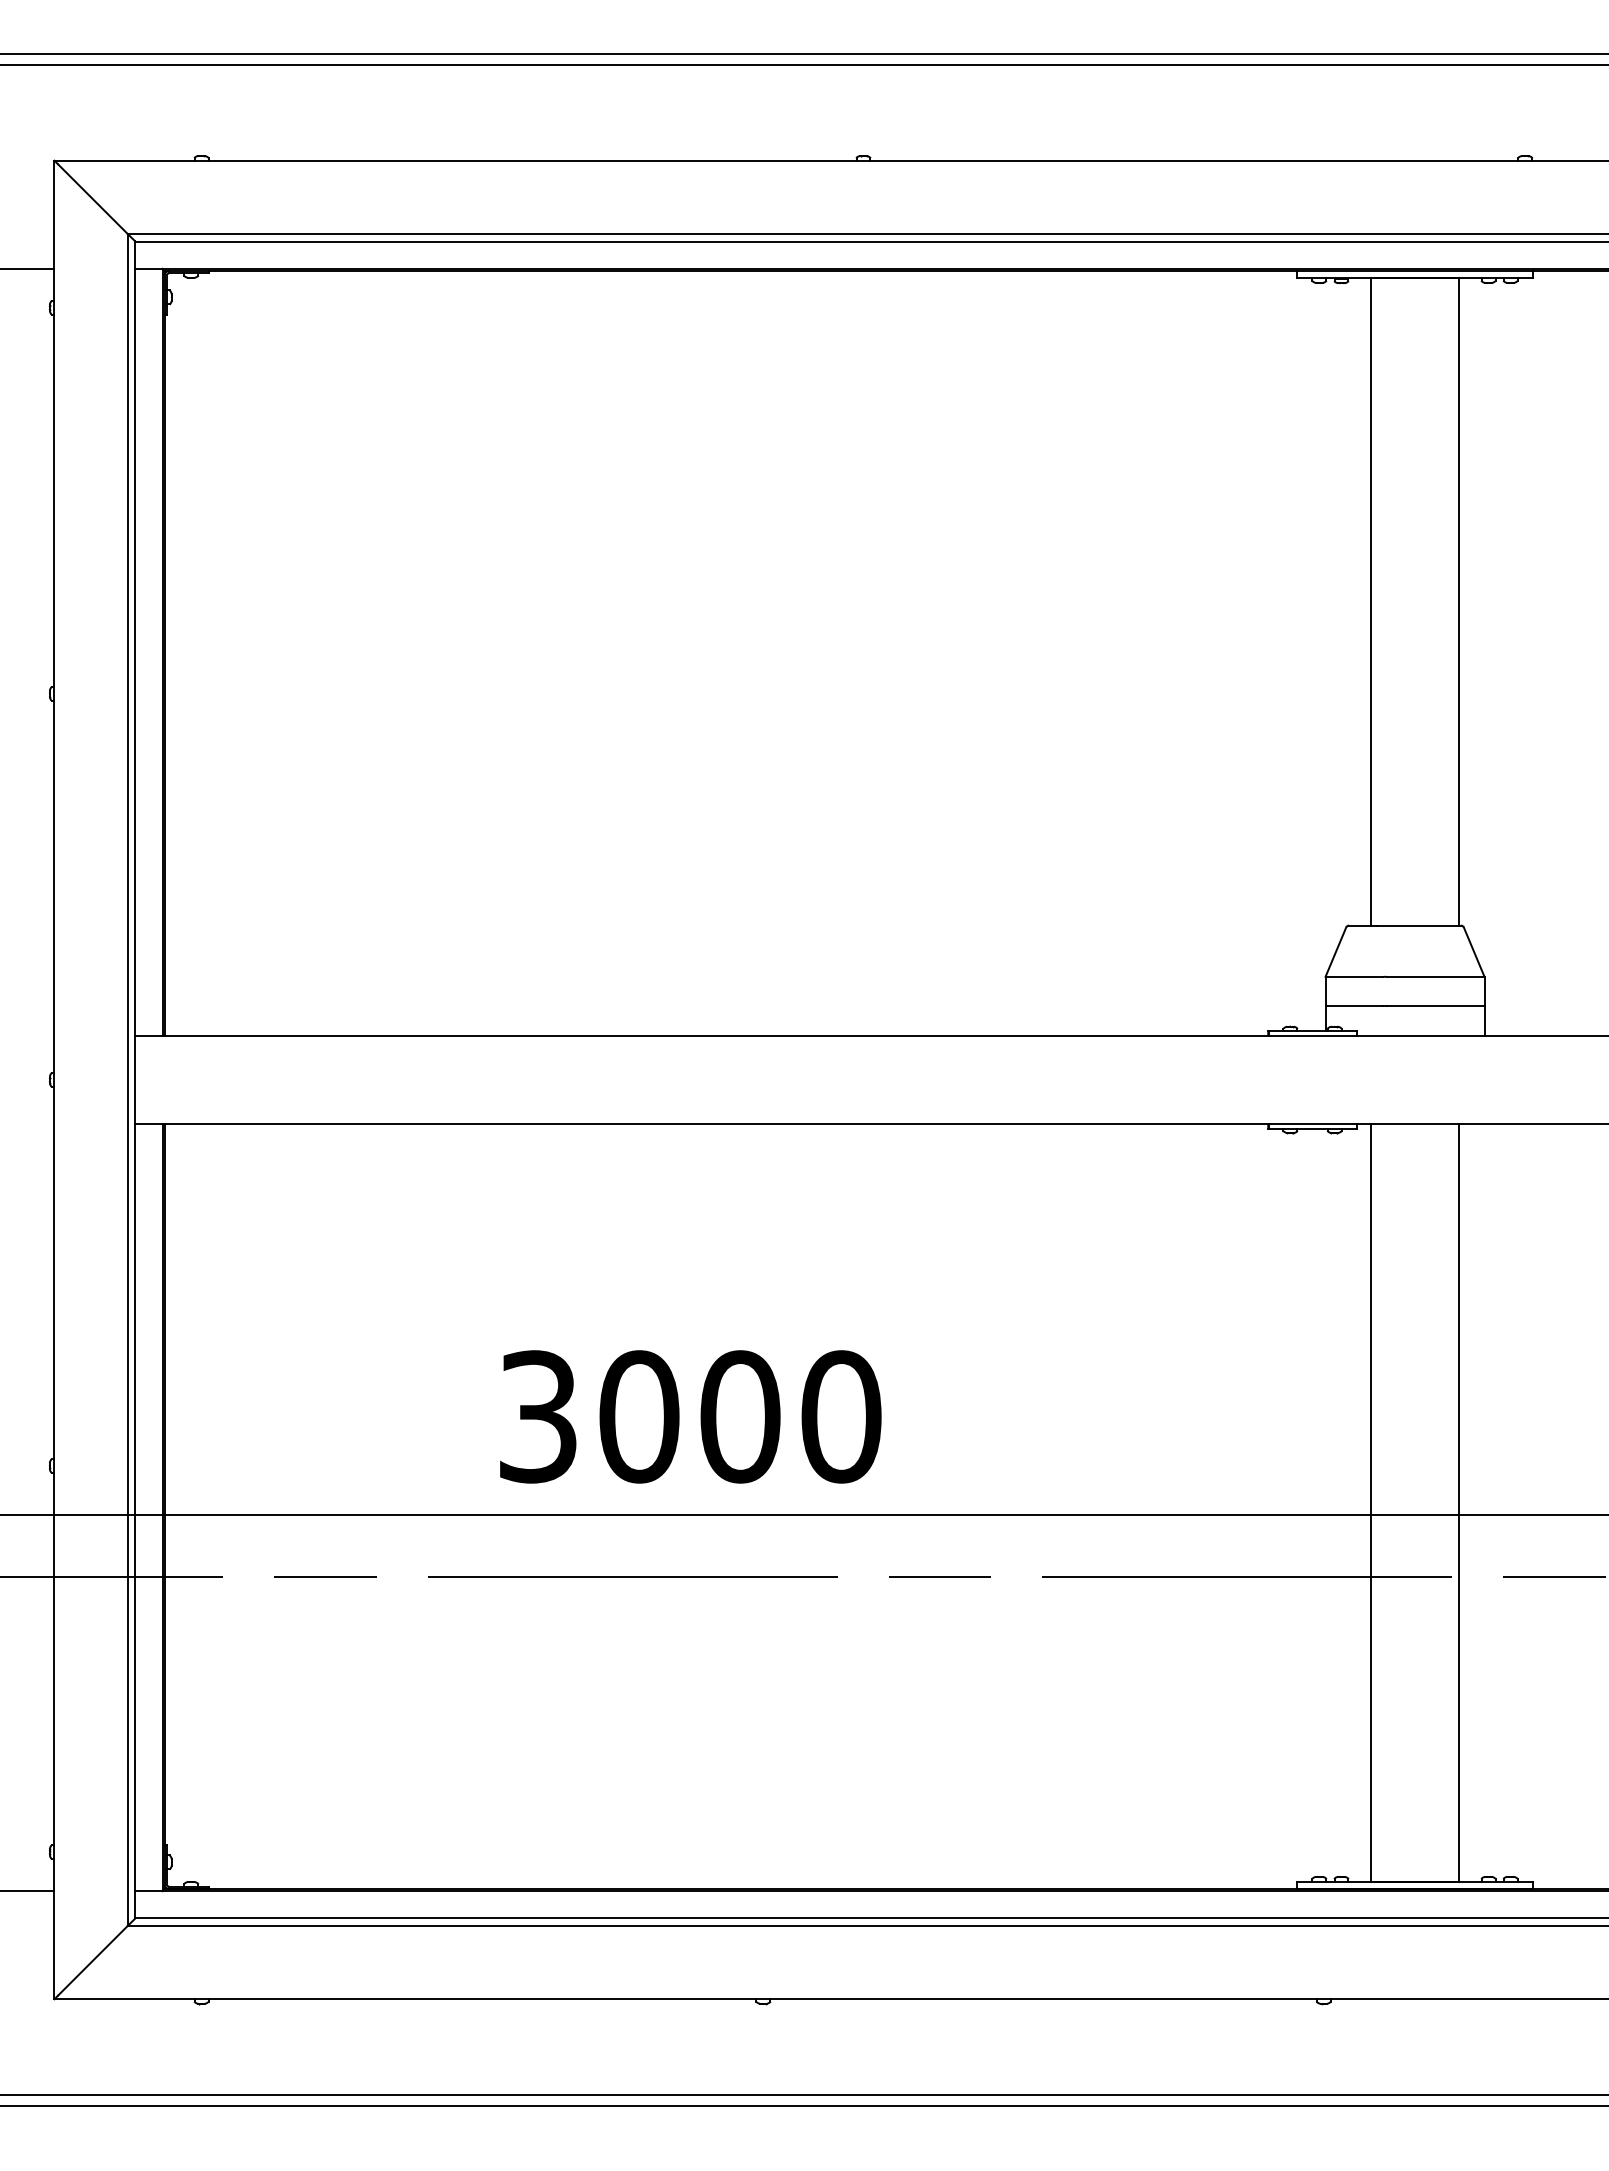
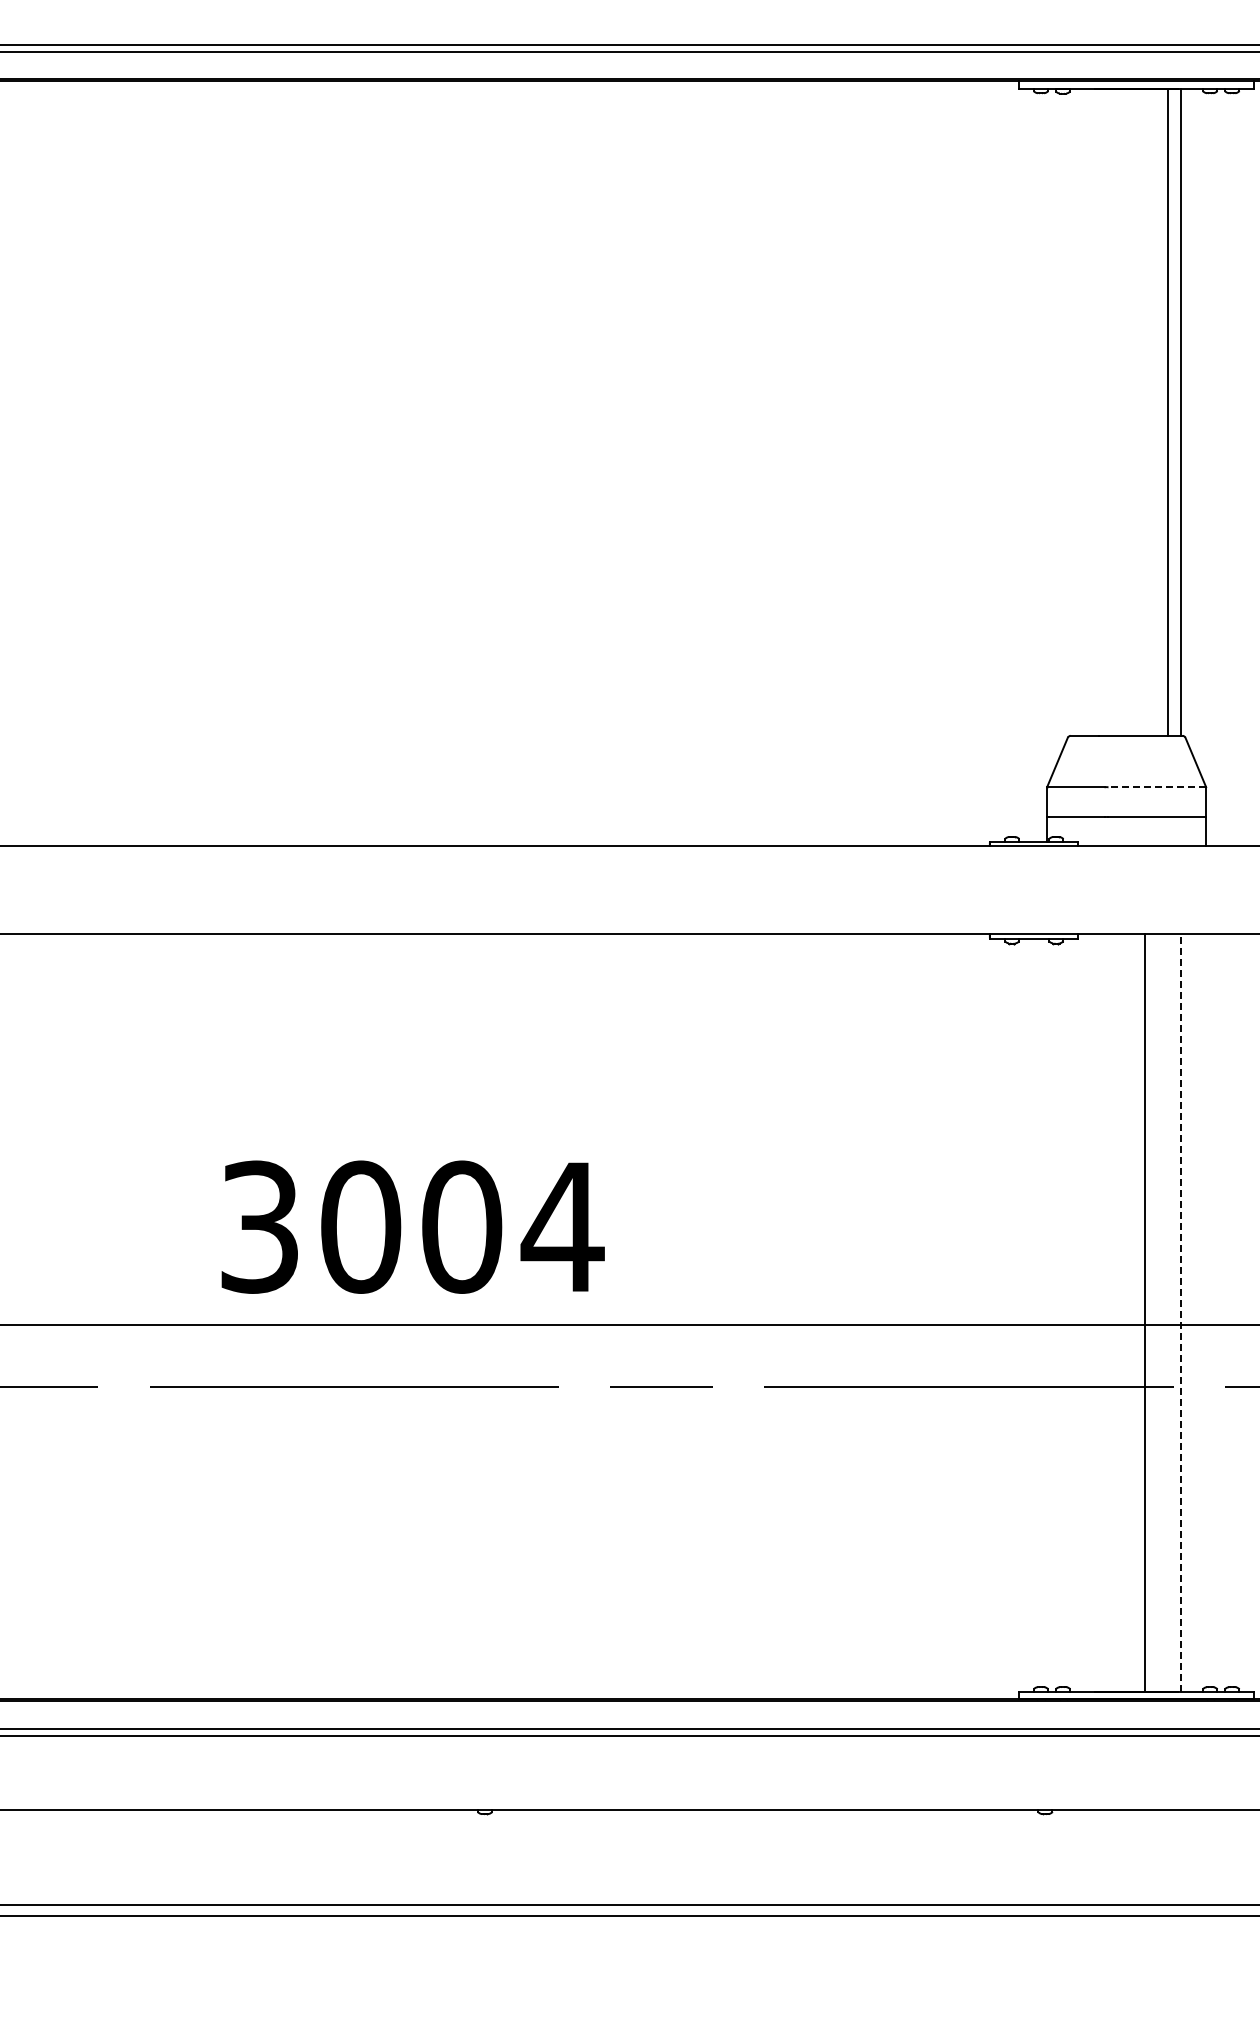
line: (1370, 601) -> (1168, 411), moved
line: (1435, 977) -> (1157, 787), solid -> dashed
text: (841, 1416) -> (563, 1226), 3000 -> 3004
line: (1370, 1502) -> (1145, 1312), moved
line: (1459, 1502) -> (1181, 1312), solid -> dashed

